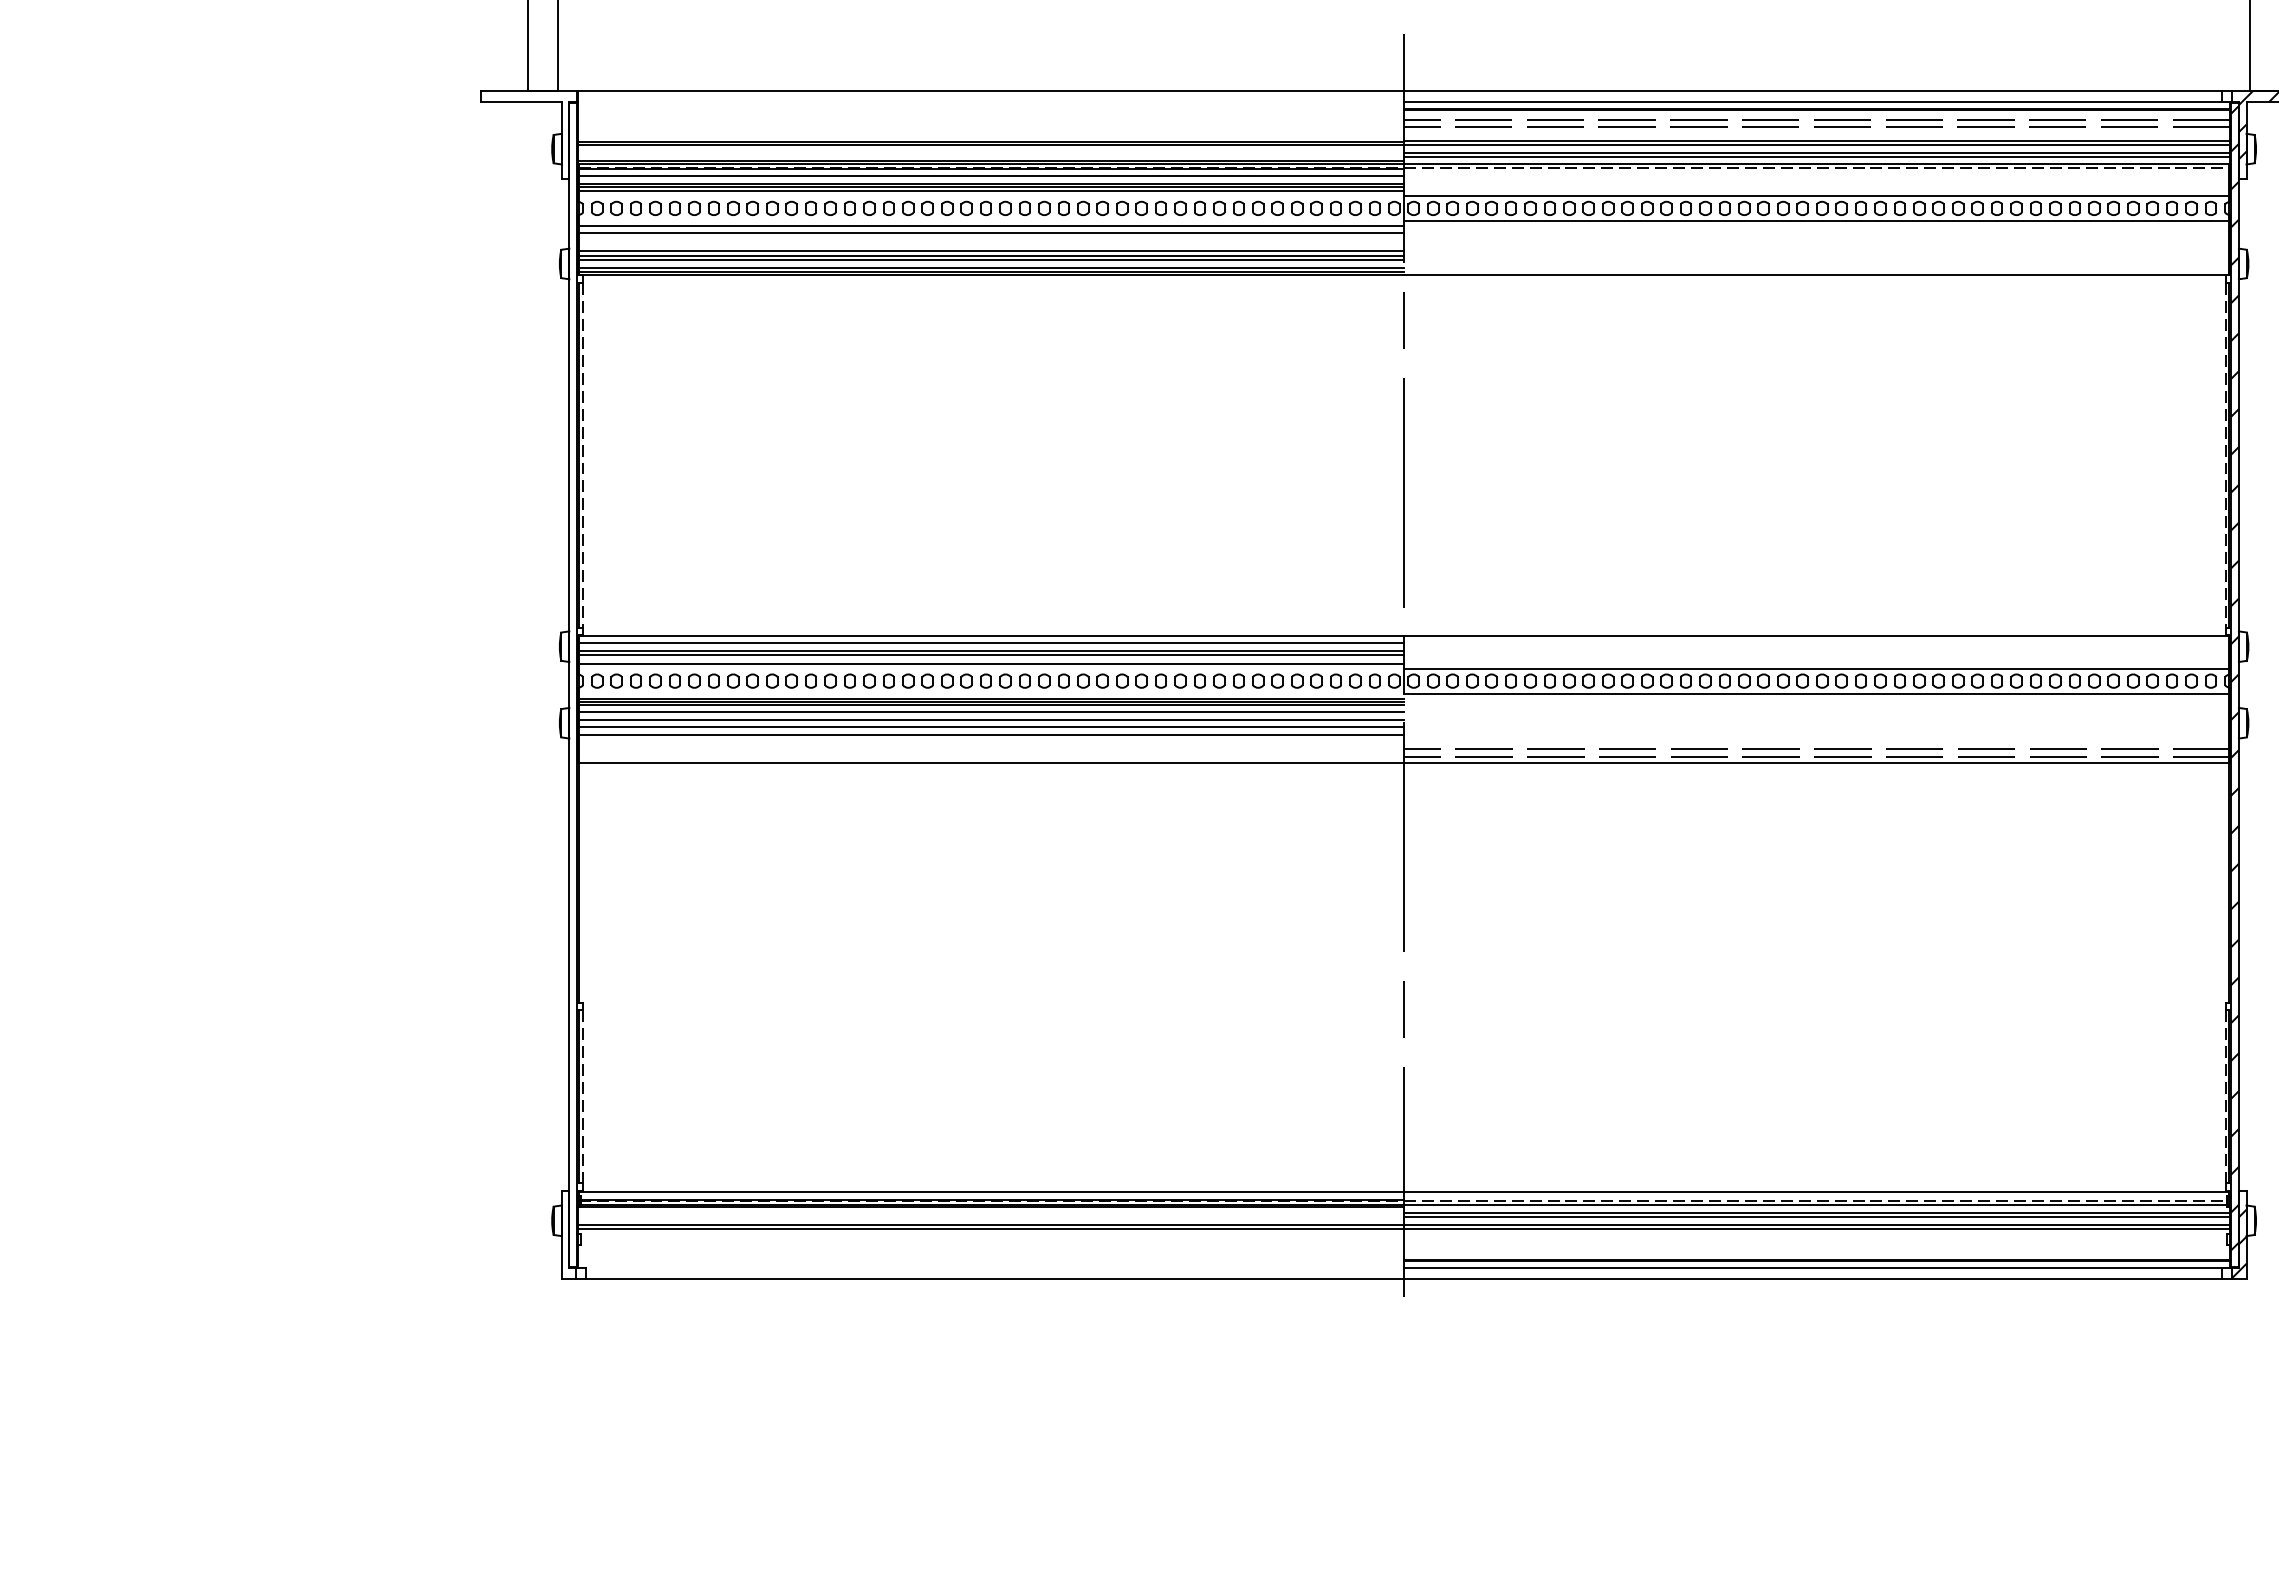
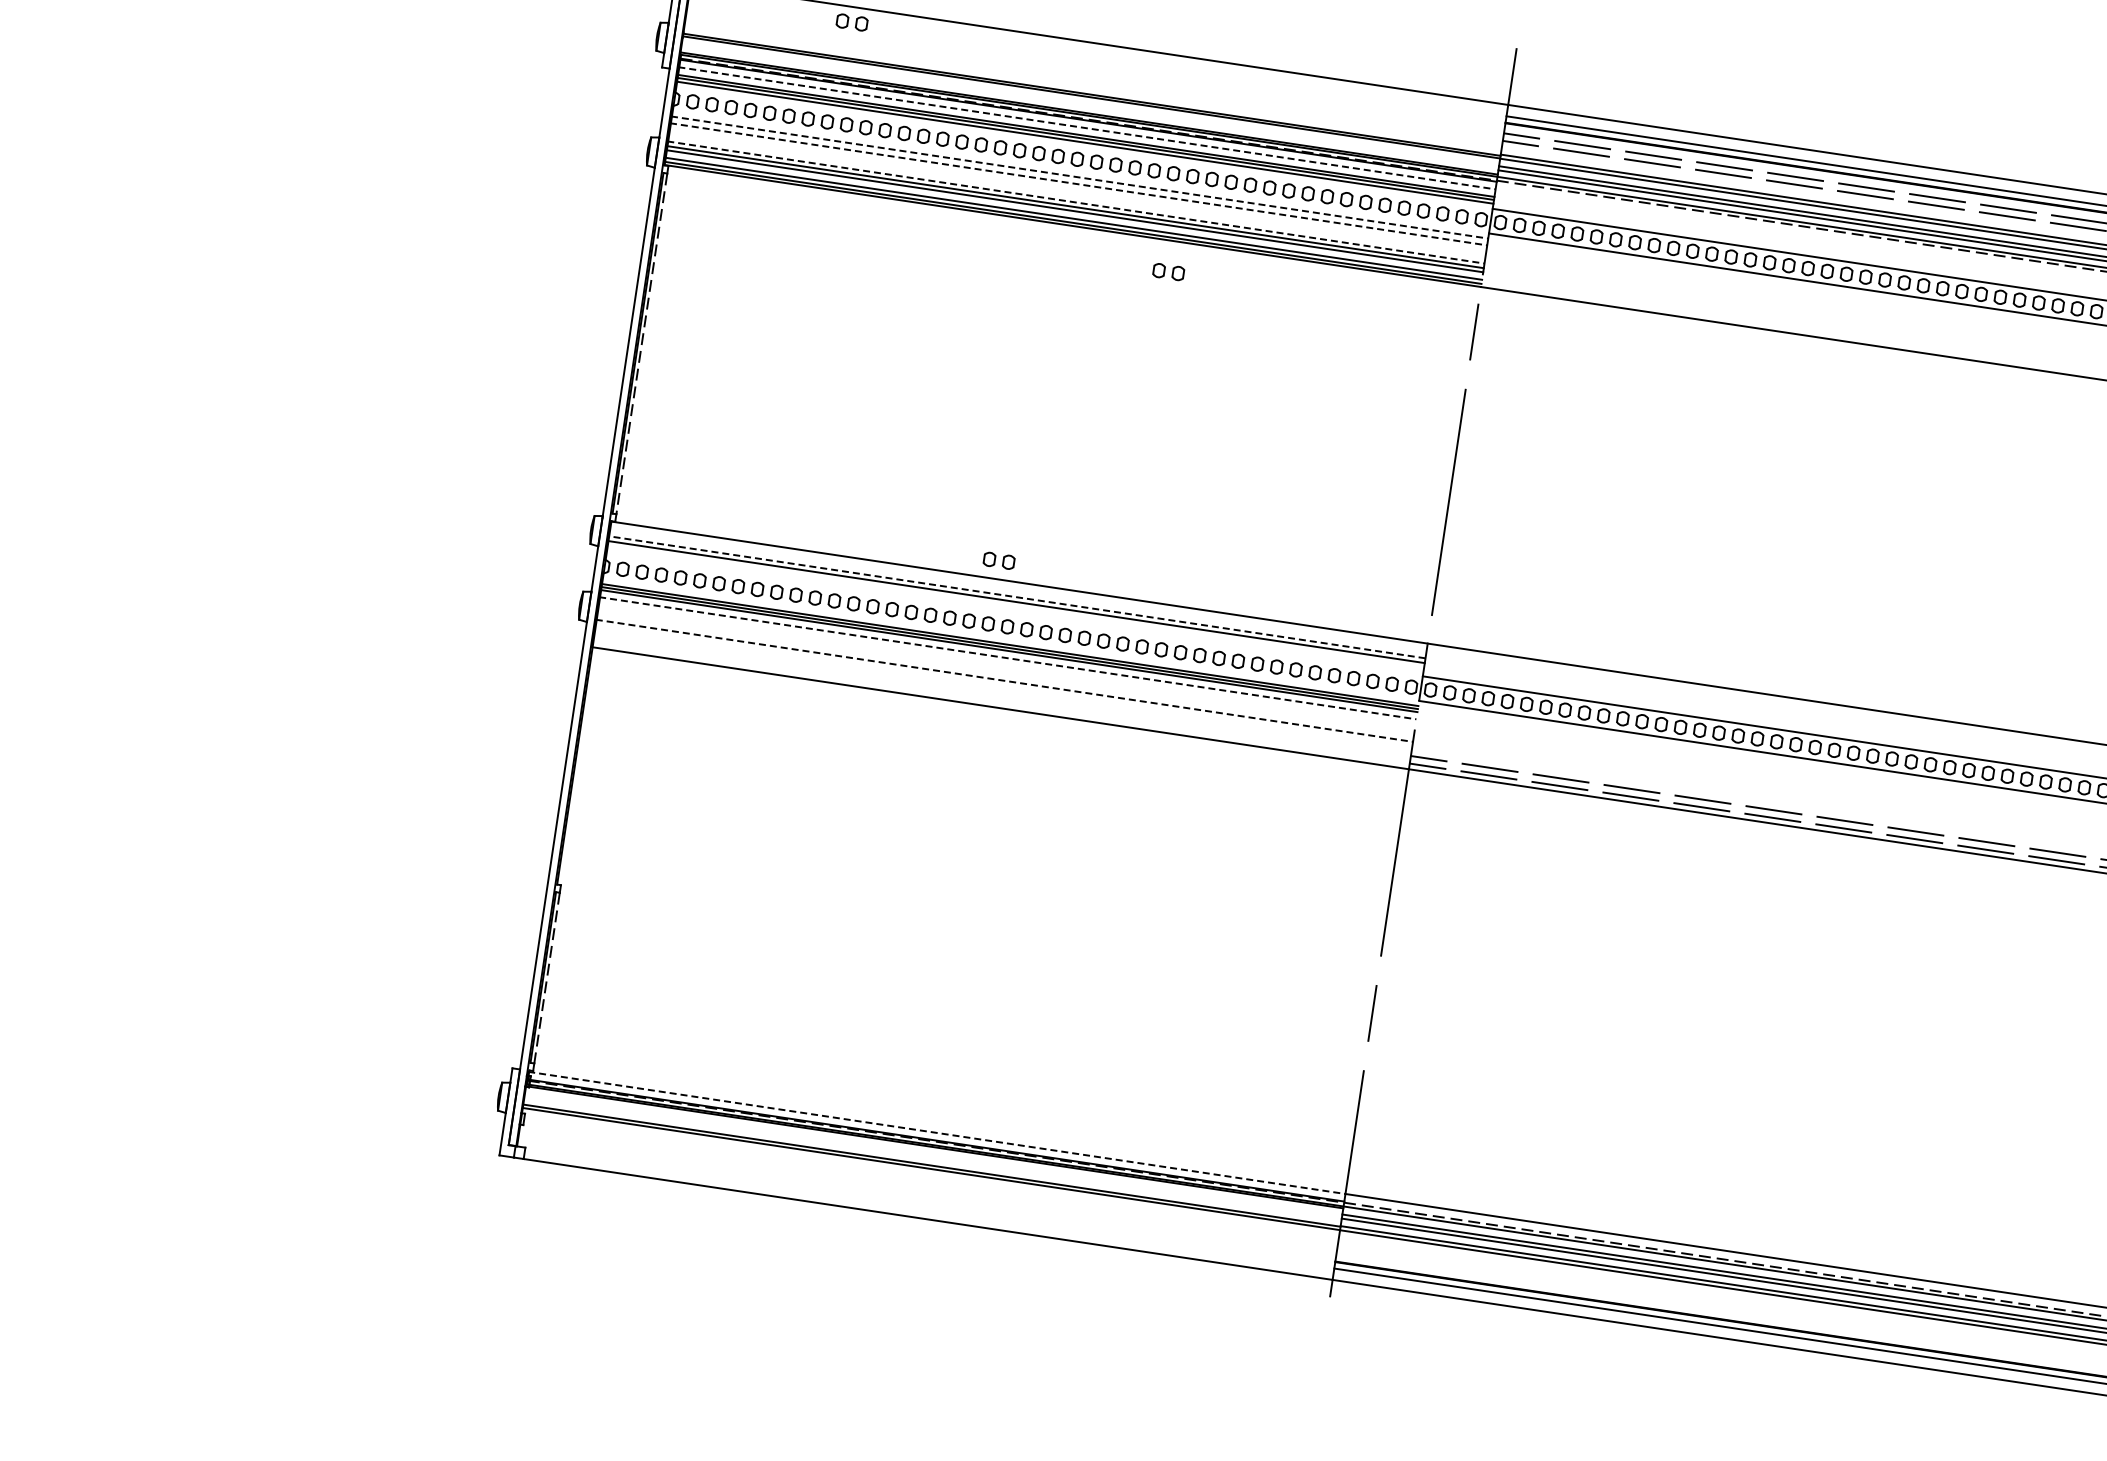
part: (742, 105) -> (851, 21), added
line: (991, 176) -> (1087, 128), solid -> dashed
line: (991, 226) -> (1080, 177), solid -> dashed
line: (991, 232) -> (1079, 183), solid -> dashed
line: (991, 251) -> (1076, 202), solid -> dashed
part: (1092, 305) -> (1168, 271), added
part: (967, 616) -> (998, 560), added
line: (990, 643) -> (1017, 590), removed
line: (990, 650) -> (1016, 597), solid -> dashed
line: (990, 663) -> (1014, 610), removed
line: (991, 712) -> (1008, 658), solid -> dashed
line: (990, 719) -> (1006, 665), removed
line: (990, 727) -> (1005, 673), removed
line: (991, 734) -> (1005, 680), solid -> dashed
line: (991, 1192) -> (937, 1133), solid -> dashed

